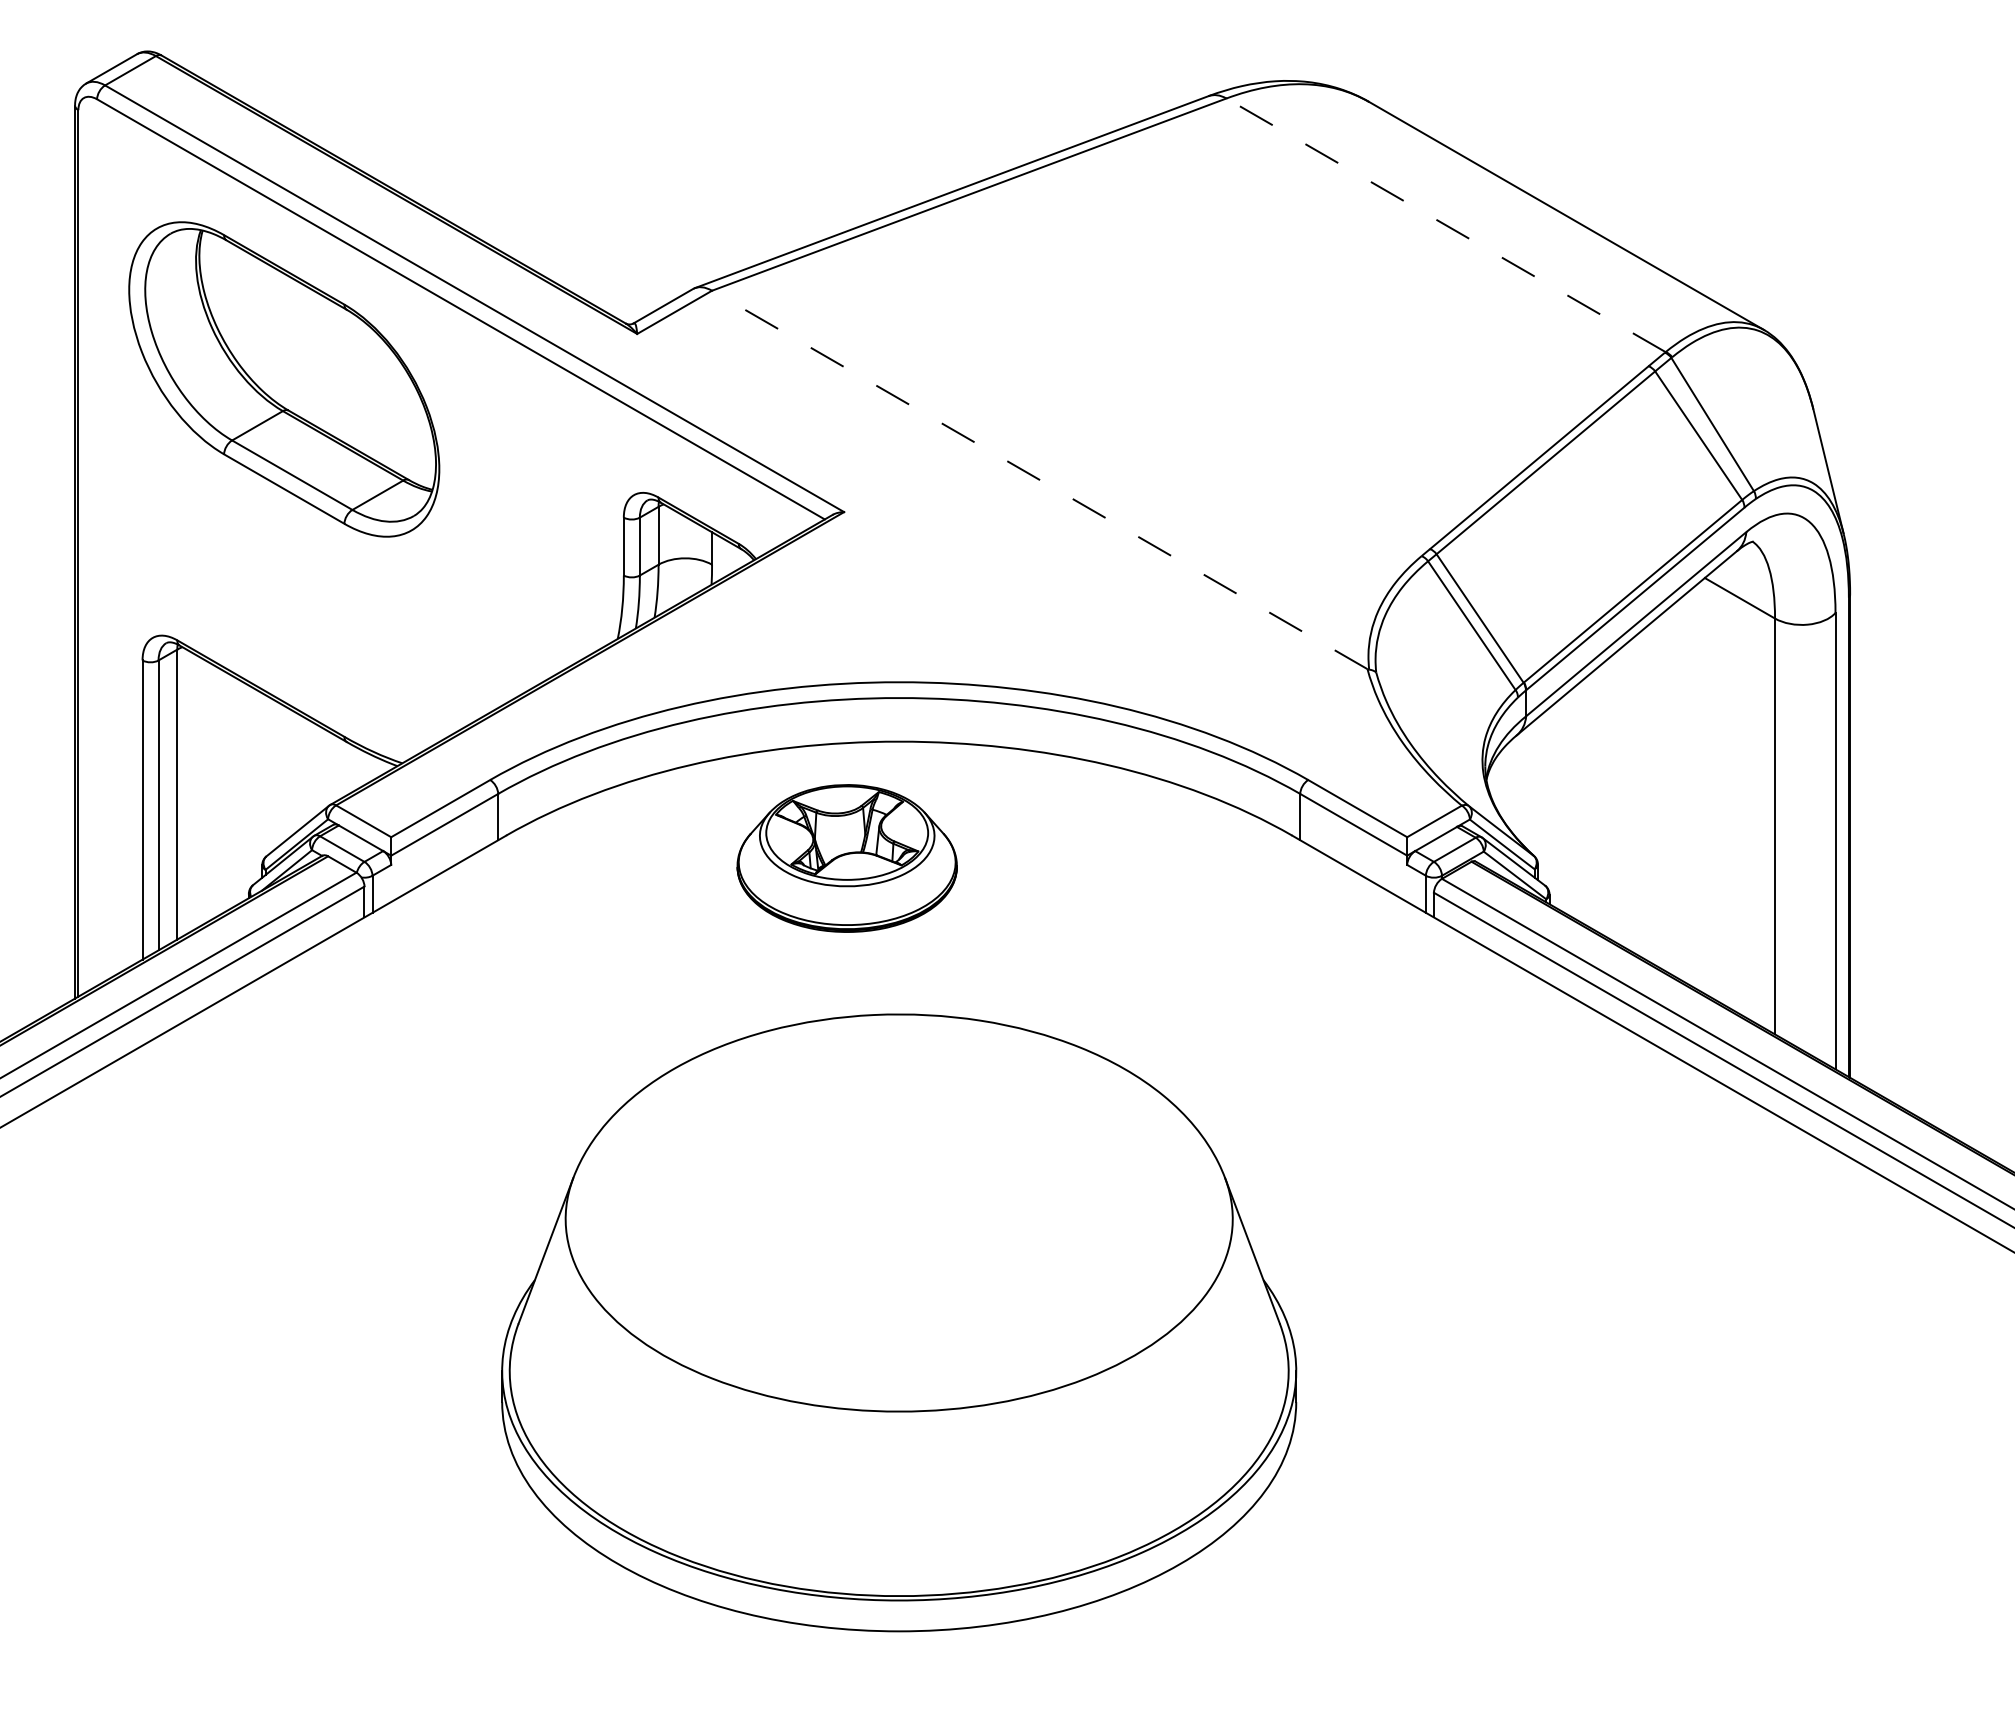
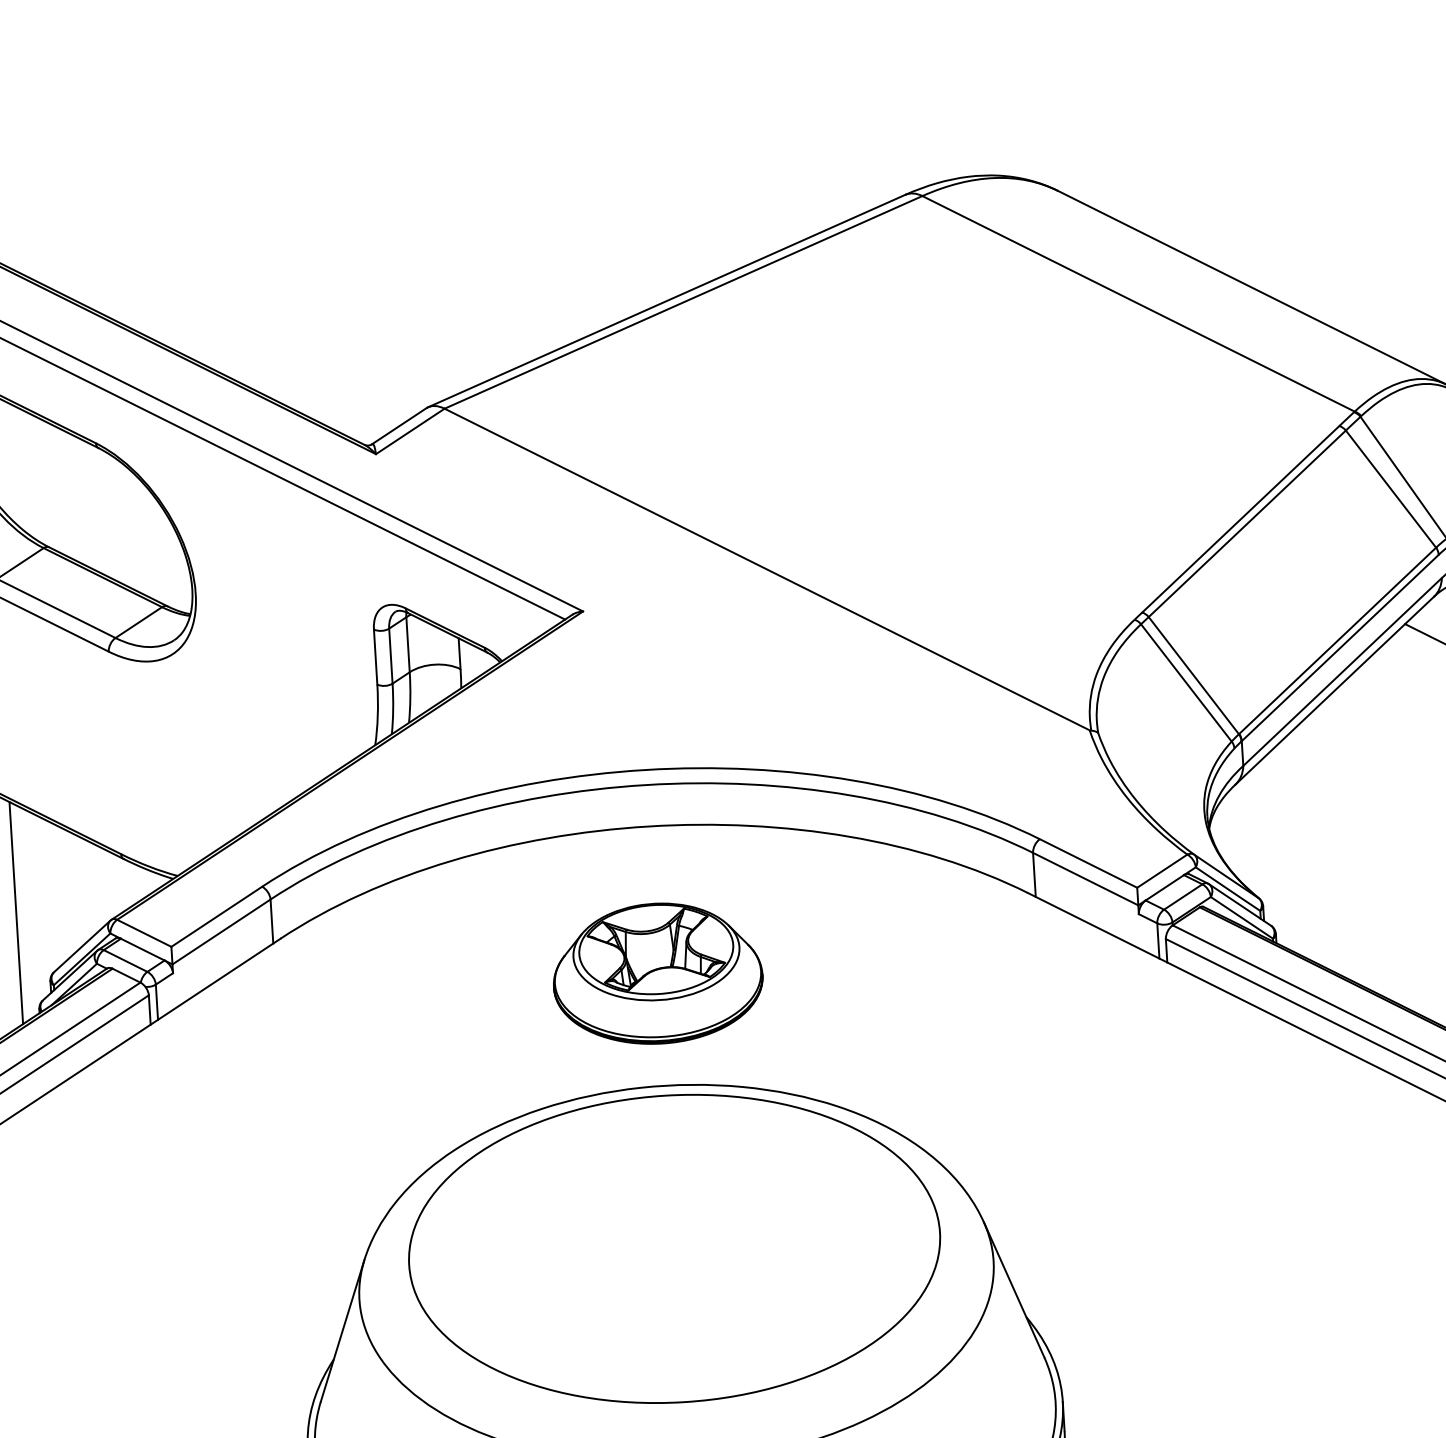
line: (1446, 225) -> (1139, 303), dashed -> solid
line: (1039, 479) -> (766, 569), dashed -> solid
line: (230, 791) -> (15, 912), added
part: (846, 858) -> (657, 973), moved
part: (899, 1186) -> (674, 1249), added

